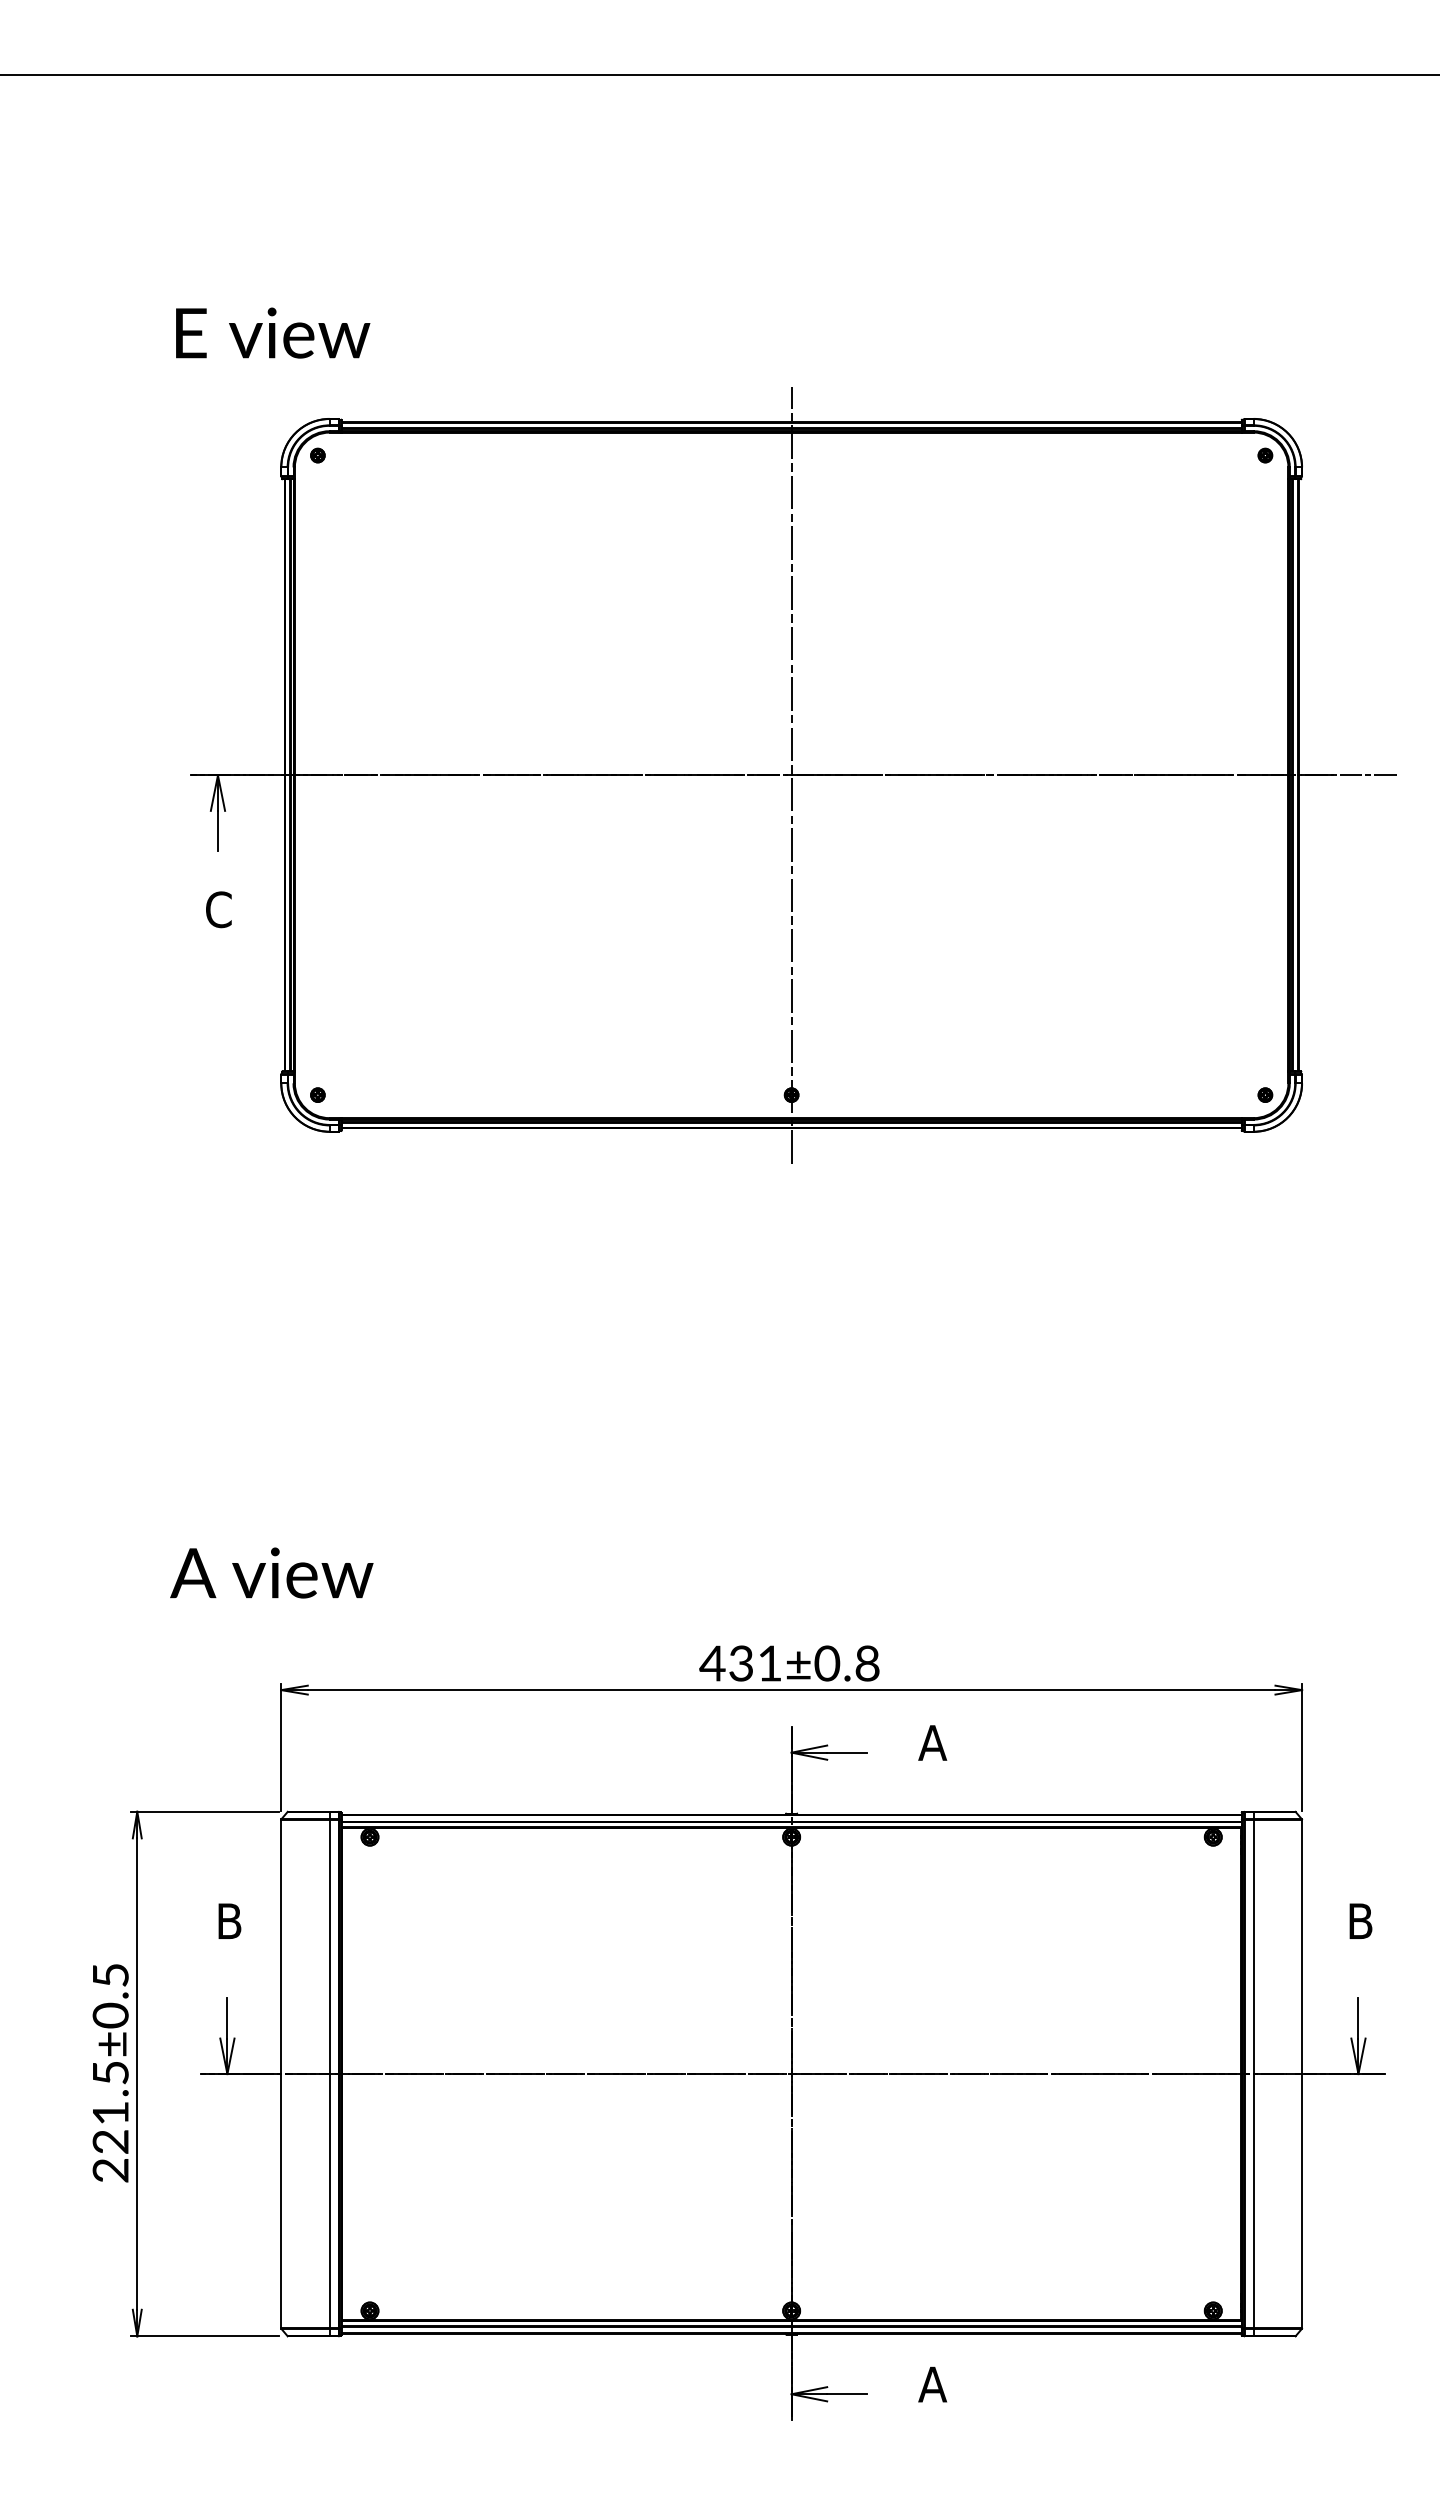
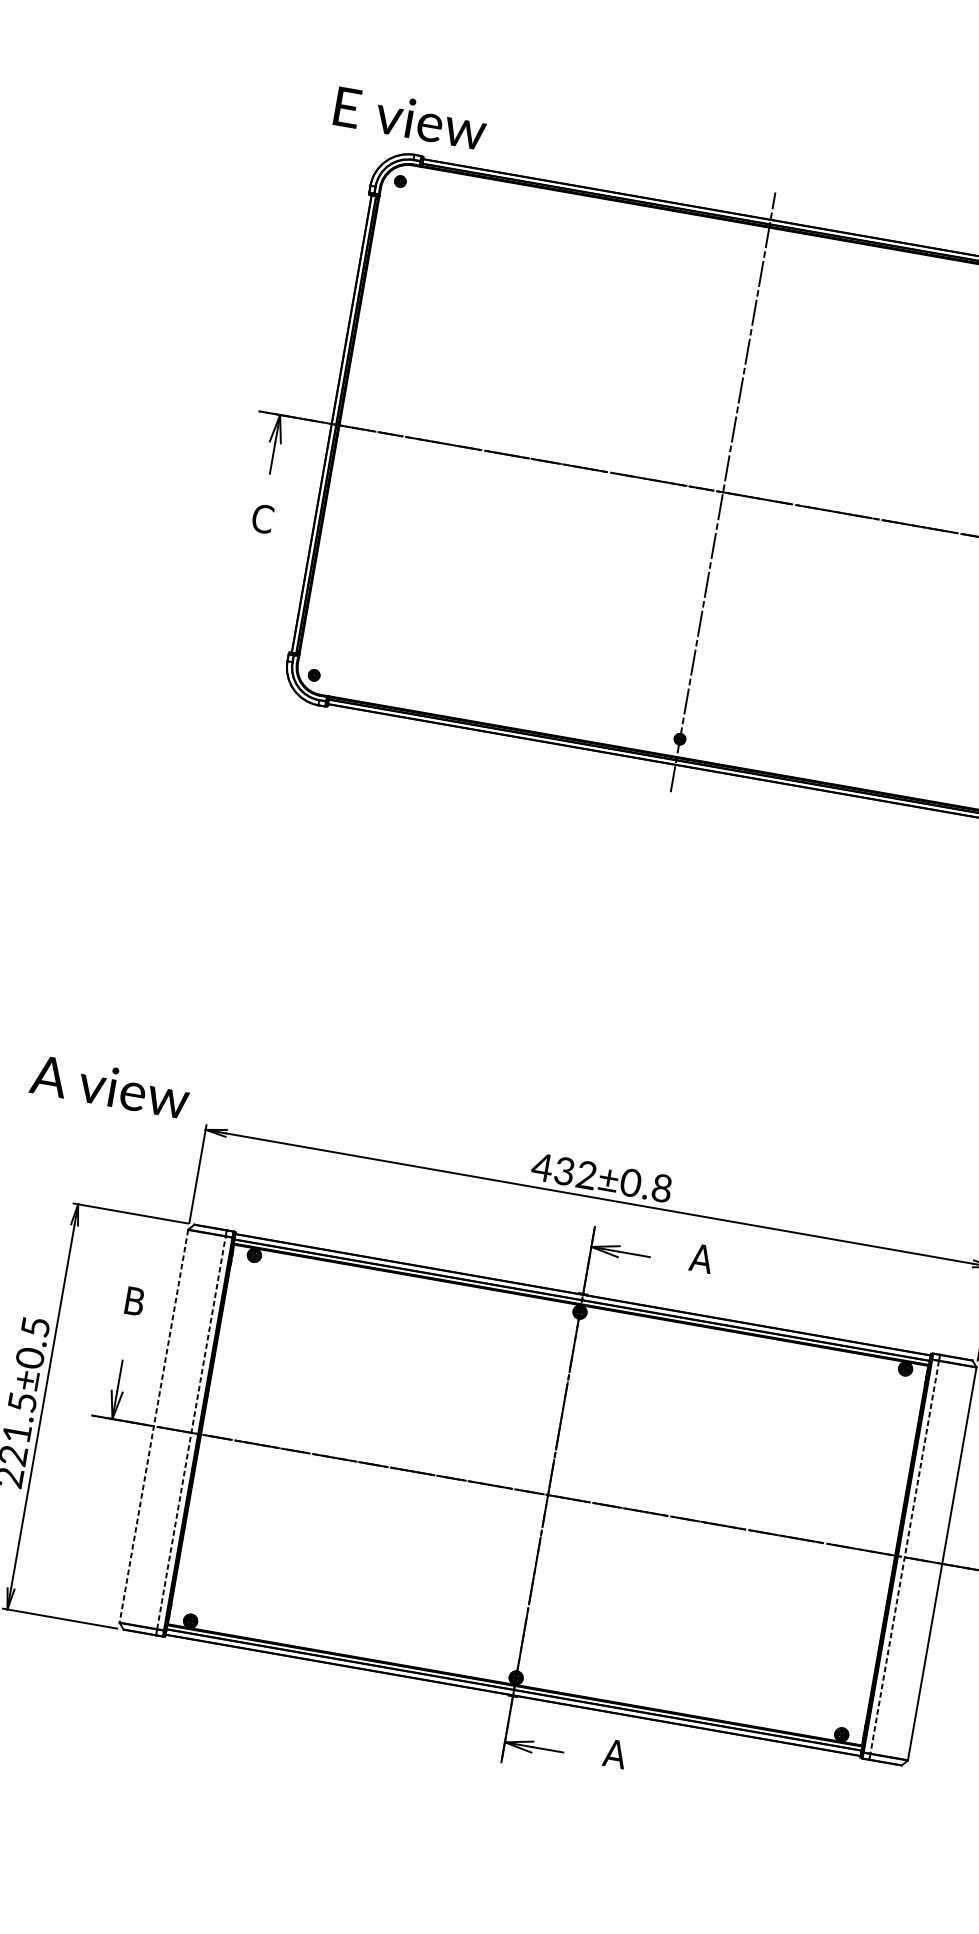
text: (273, 332) -> (411, 118), moved
text: (271, 1572) -> (110, 1086), moved
text: (769, 1663) -> (586, 1175), 431±0.8 -> 432±0.8
line: (329, 2073) -> (191, 1432), solid -> dashed
line: (281, 2074) -> (154, 1426), solid -> dashed
line: (1253, 2074) -> (904, 1557), solid -> dashed

